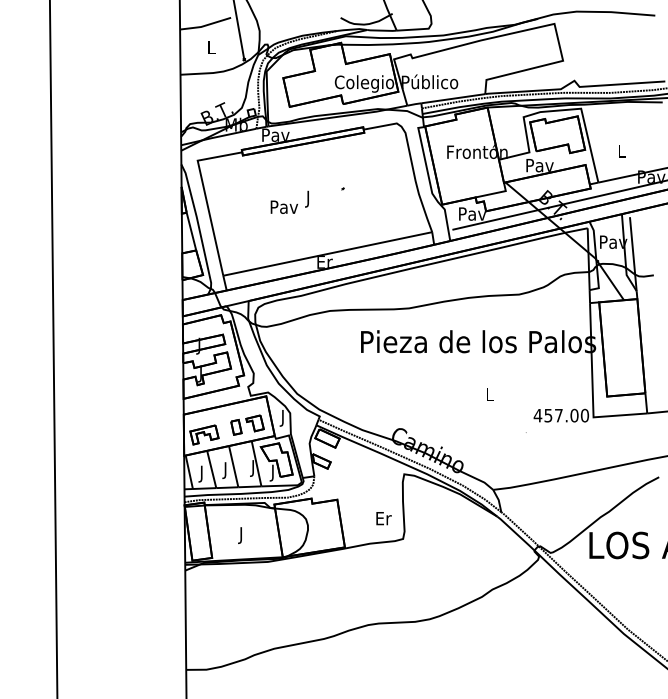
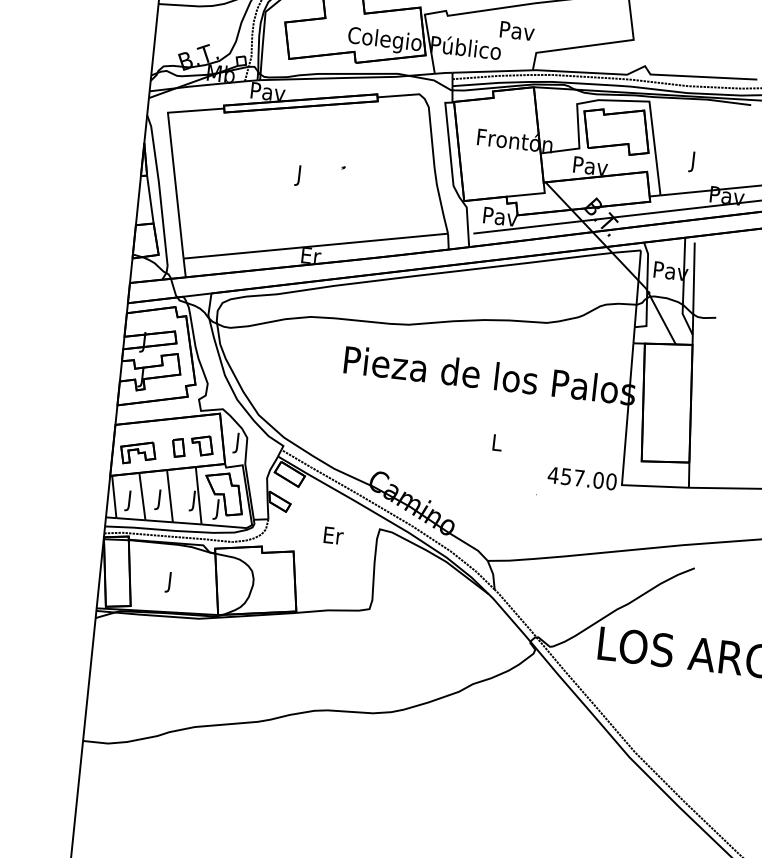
text: (621, 152) -> (693, 161), L -> J
text: (283, 206) -> (516, 30), moved
text: (383, 518) -> (333, 535), moved

